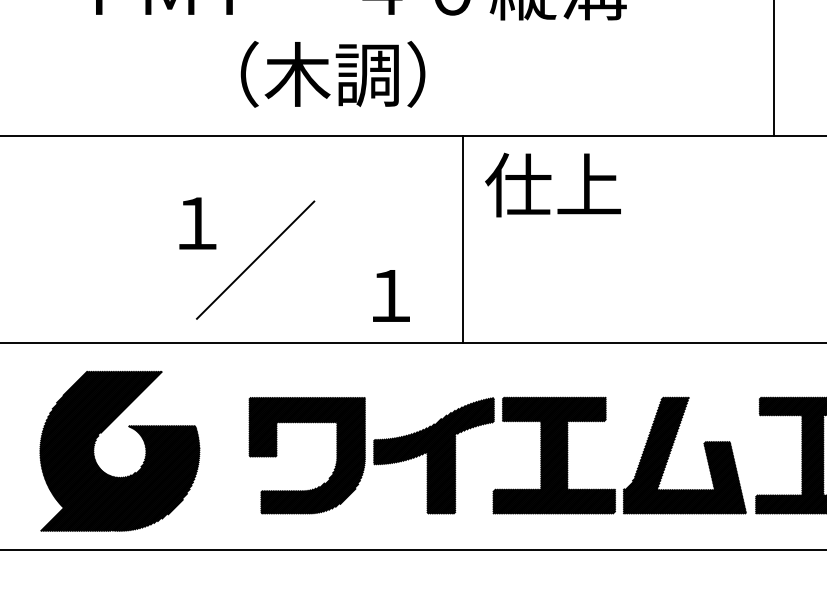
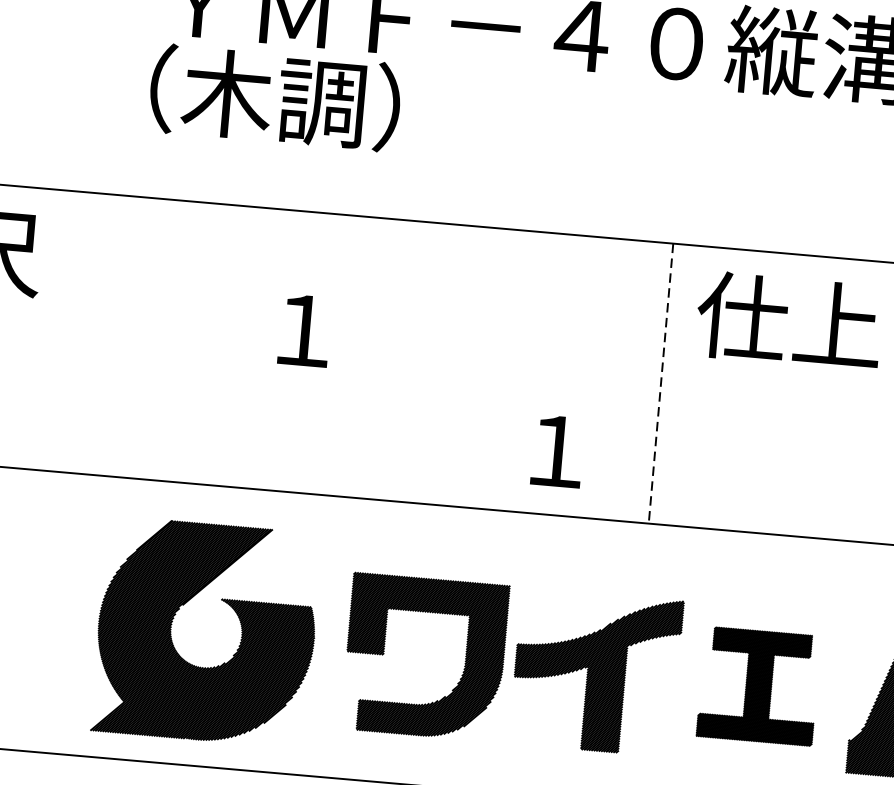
text: (332, 74) -> (274, 98), moved
line: (462, 239) -> (660, 383), solid -> dashed
line: (255, 259) -> (378, 386), removed
part: (99, 436) -> (180, 609), moved
part: (553, 455) -> (757, 686), size x0.7

